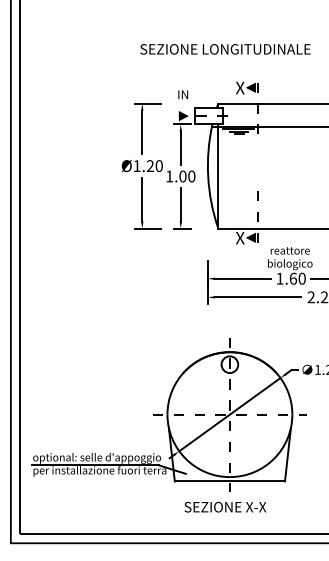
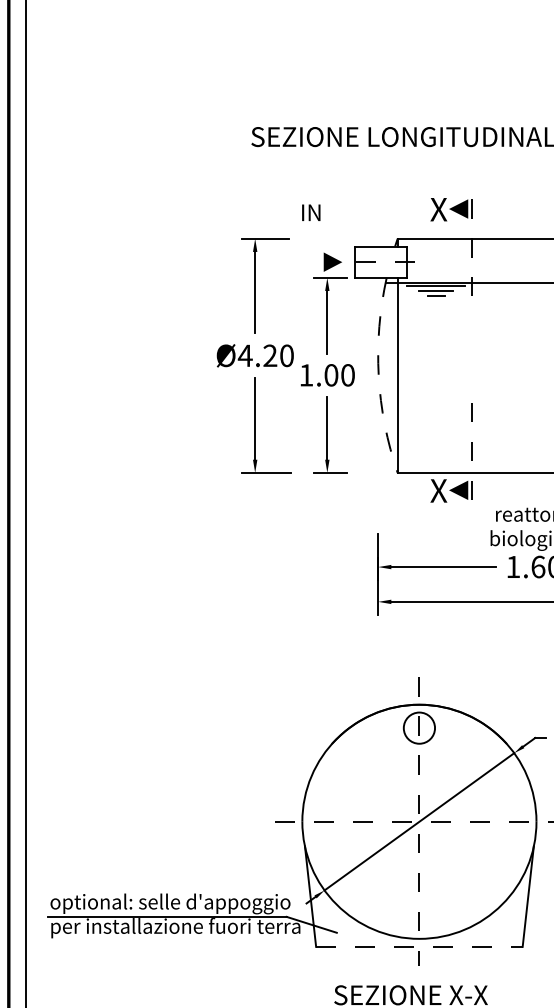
text: (183, 94) -> (311, 212), moved
text: (136, 165) -> (244, 354), Ø1.20 -> Ø4.20
arc: (208, 176) -> (379, 375), solid -> dashed
line: (230, 481) -> (420, 947), solid -> dashed

